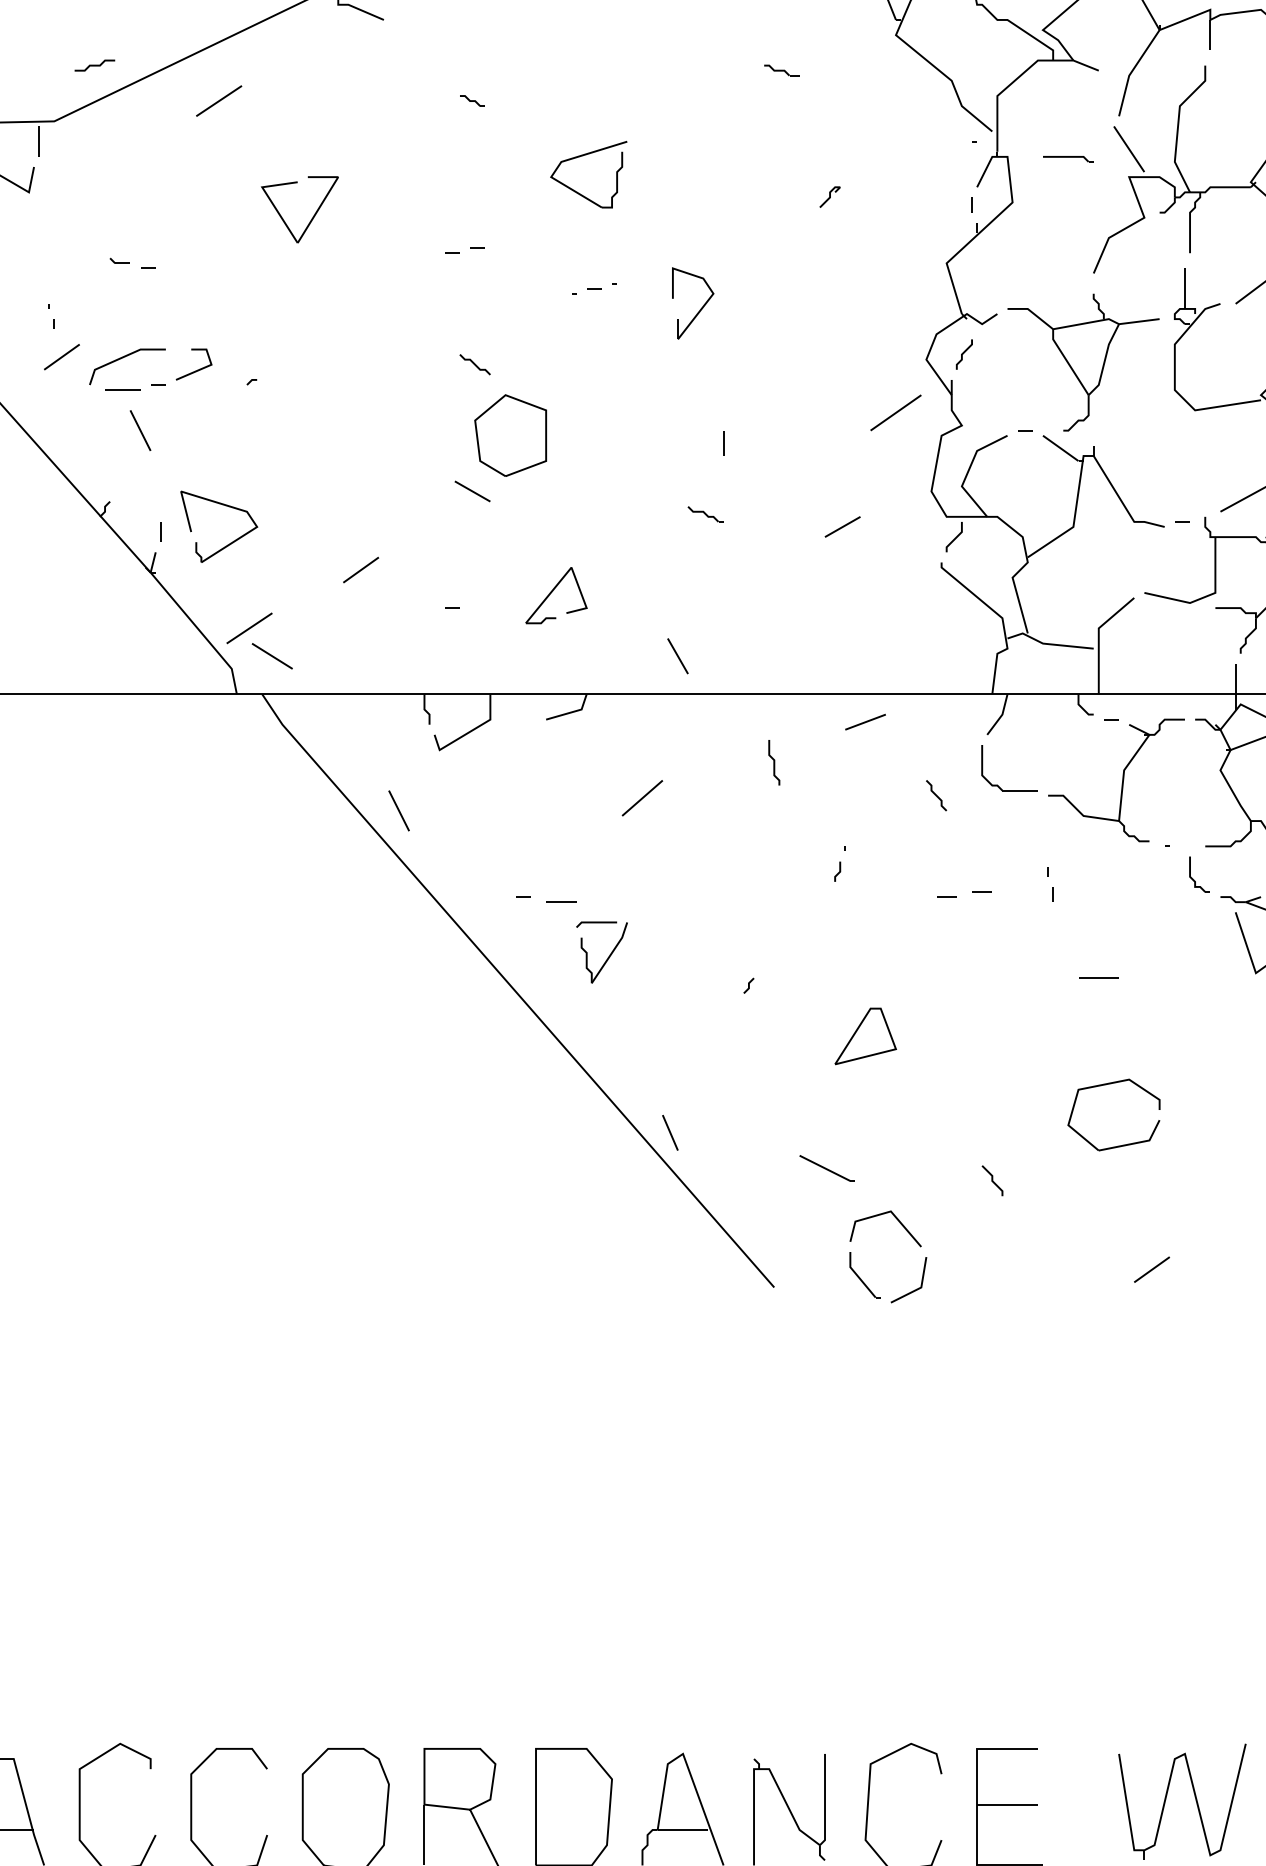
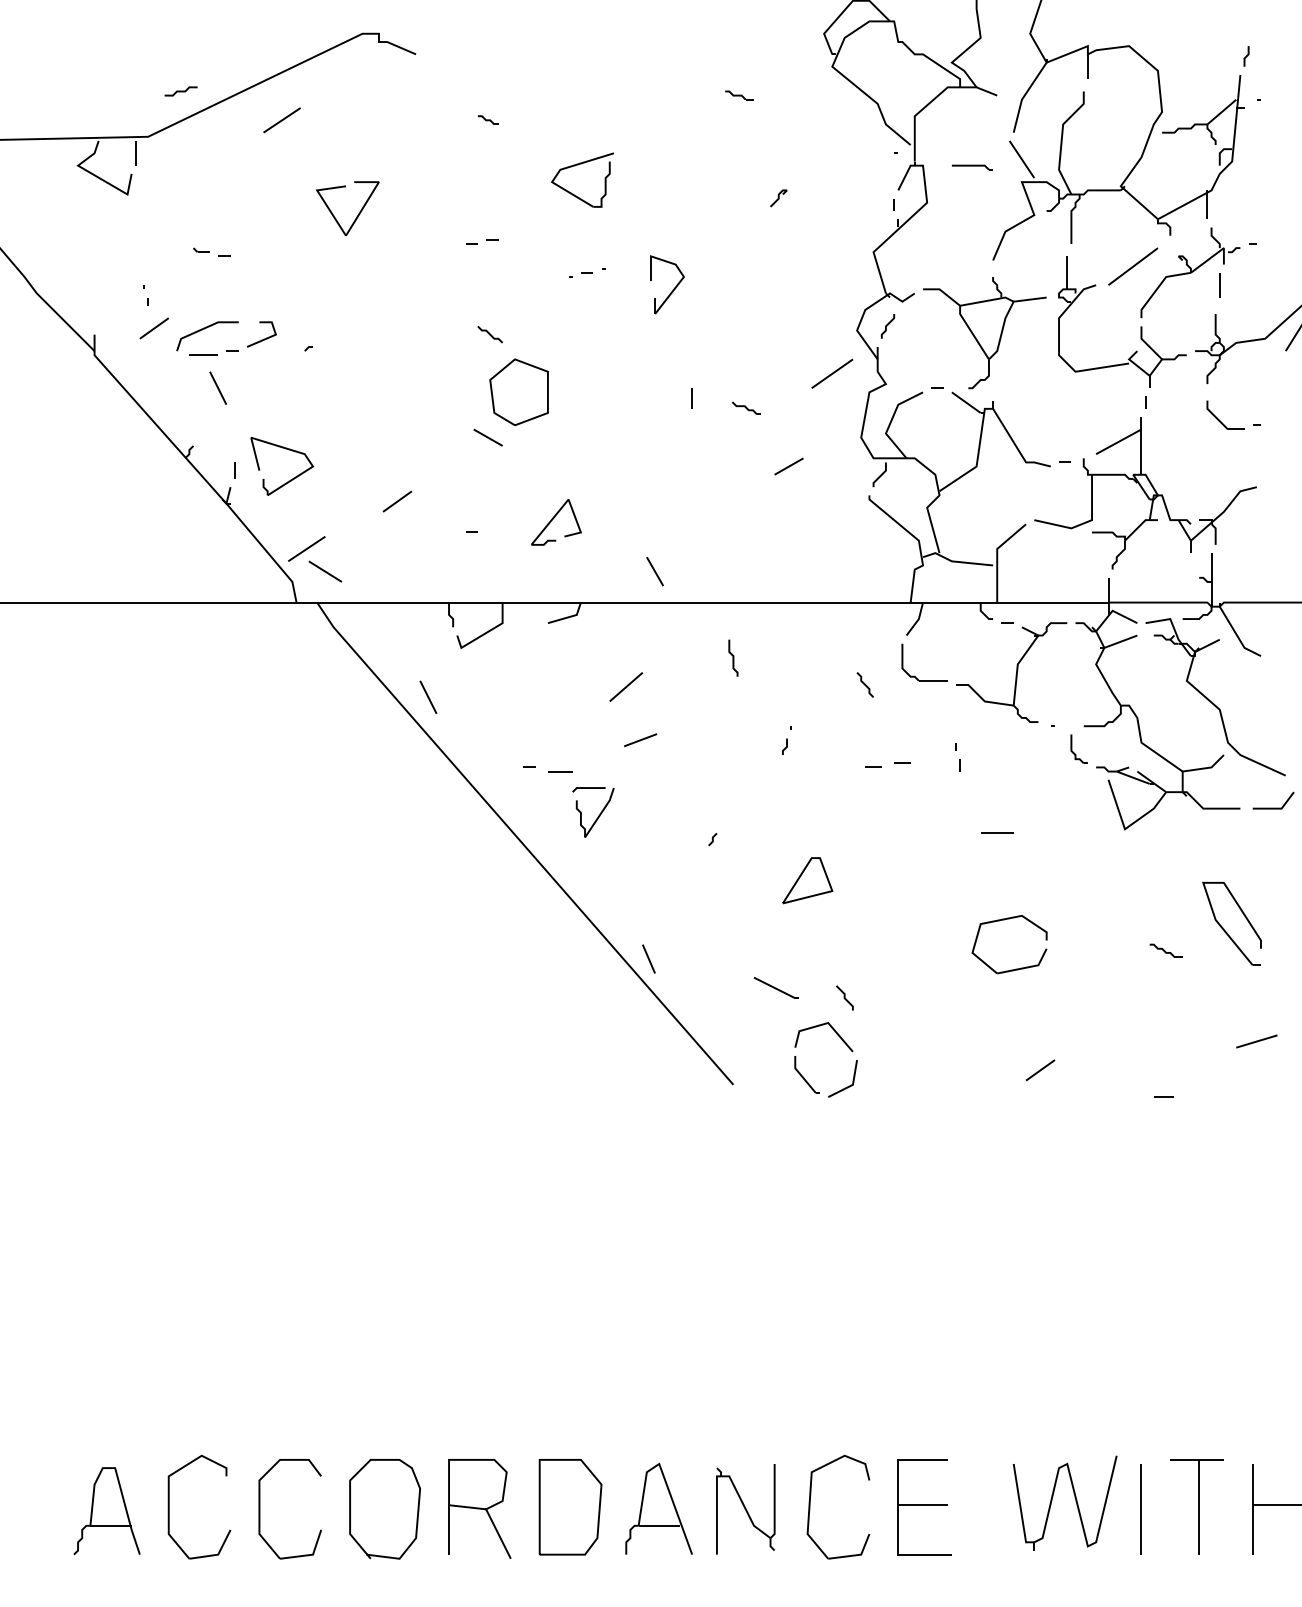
part: (705, 513) -> (746, 407), moved
line: (865, 722) -> (640, 740), moved
curve: (992, 1180) -> (844, 997), moved

